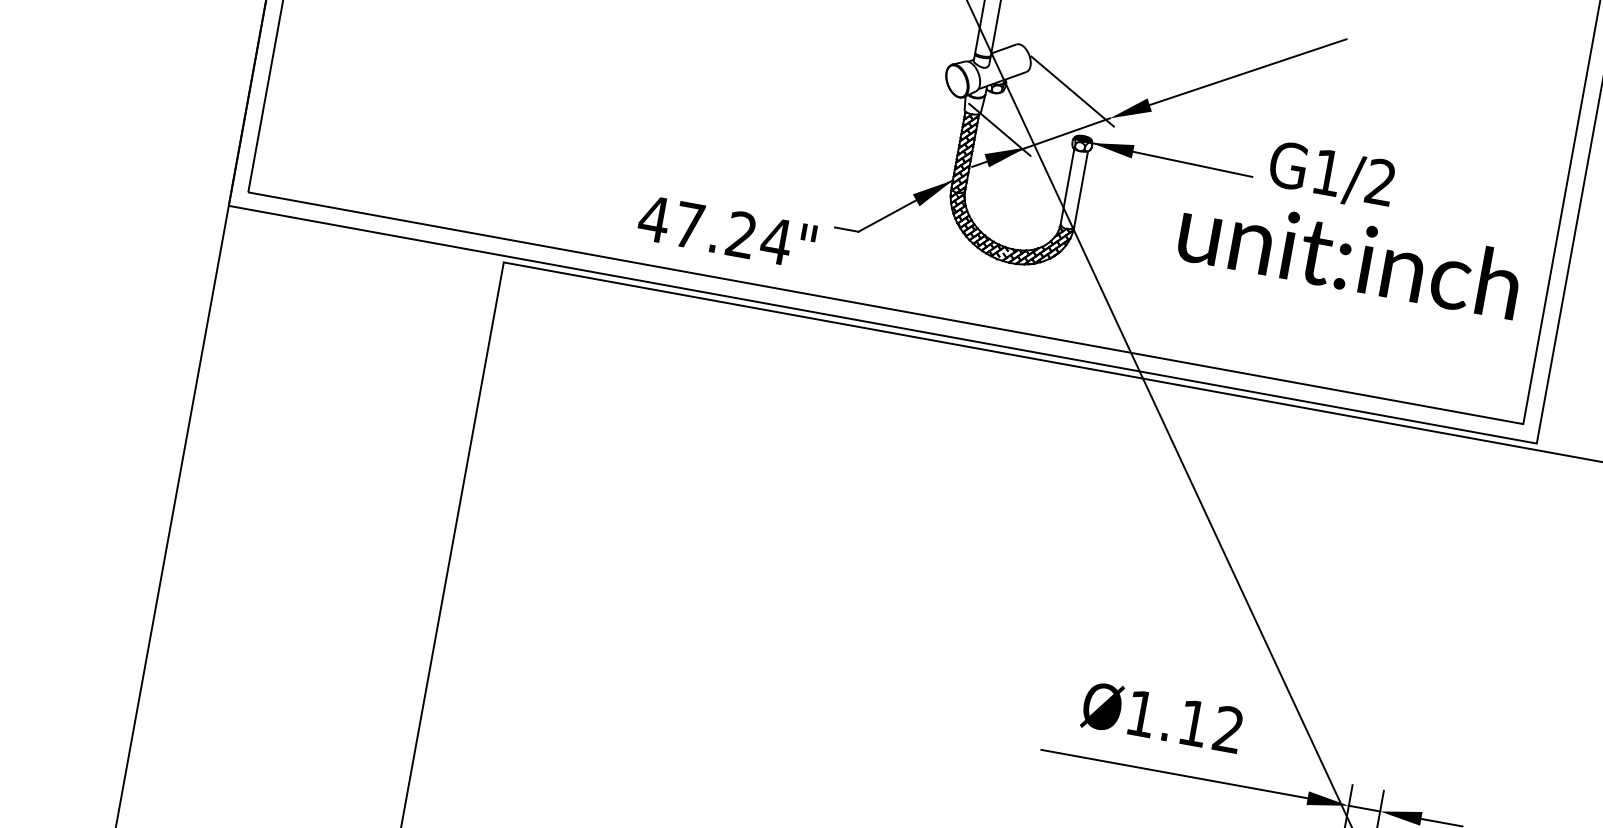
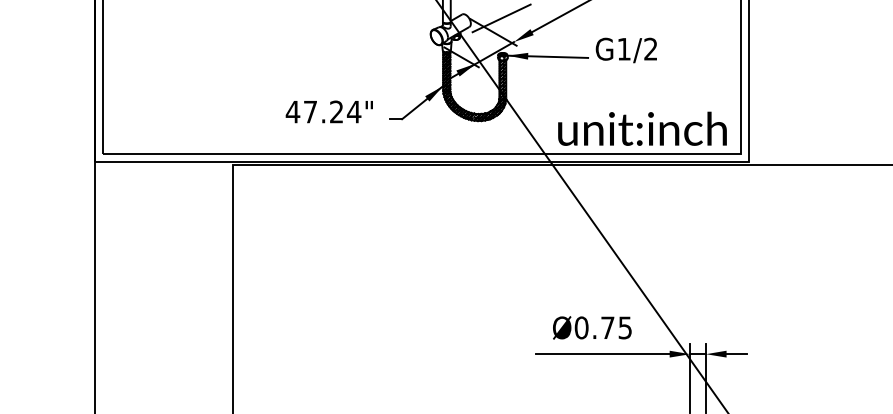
line: (1093, 66) -> (501, 18), added
hatch: (1073, 188) -> (502, 79), added
text: (725, 230) -> (328, 111), moved
text: (1350, 255) -> (642, 128), moved
text: (1183, 720) -> (602, 327), Ø1.12 -> Ø0.75

